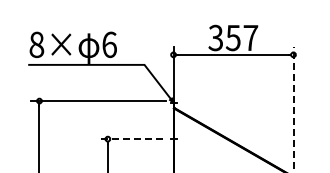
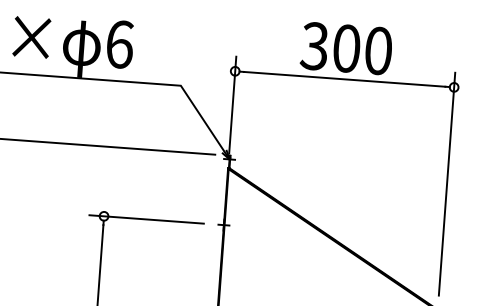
text: (241, 37) -> (361, 48), 357 -> 300
line: (293, 107) -> (447, 183), dashed -> solid
line: (130, 139) -> (145, 220), dashed -> solid

